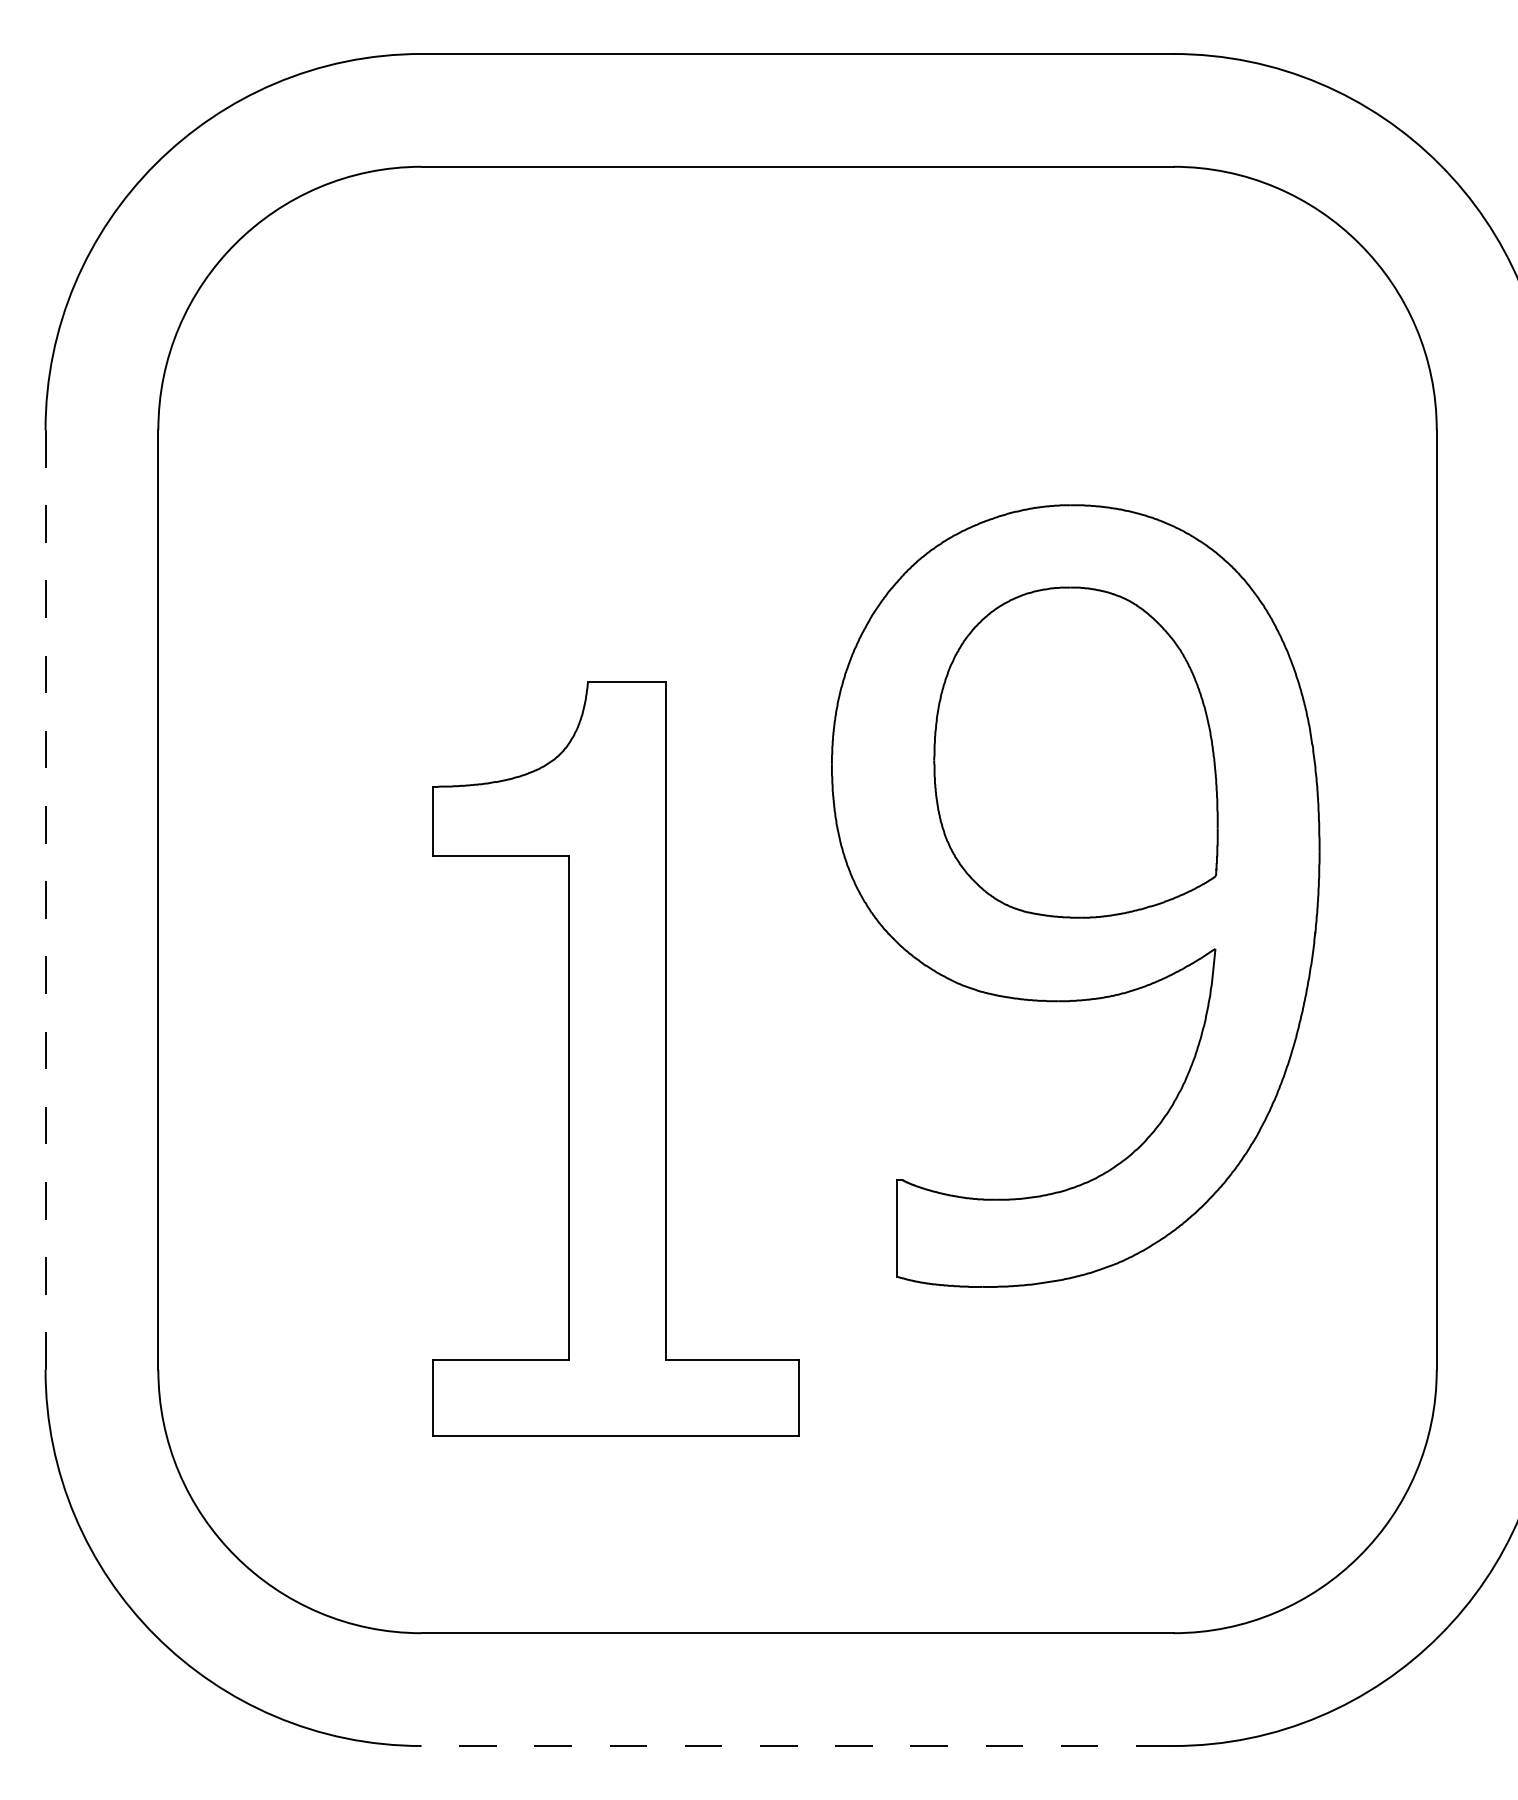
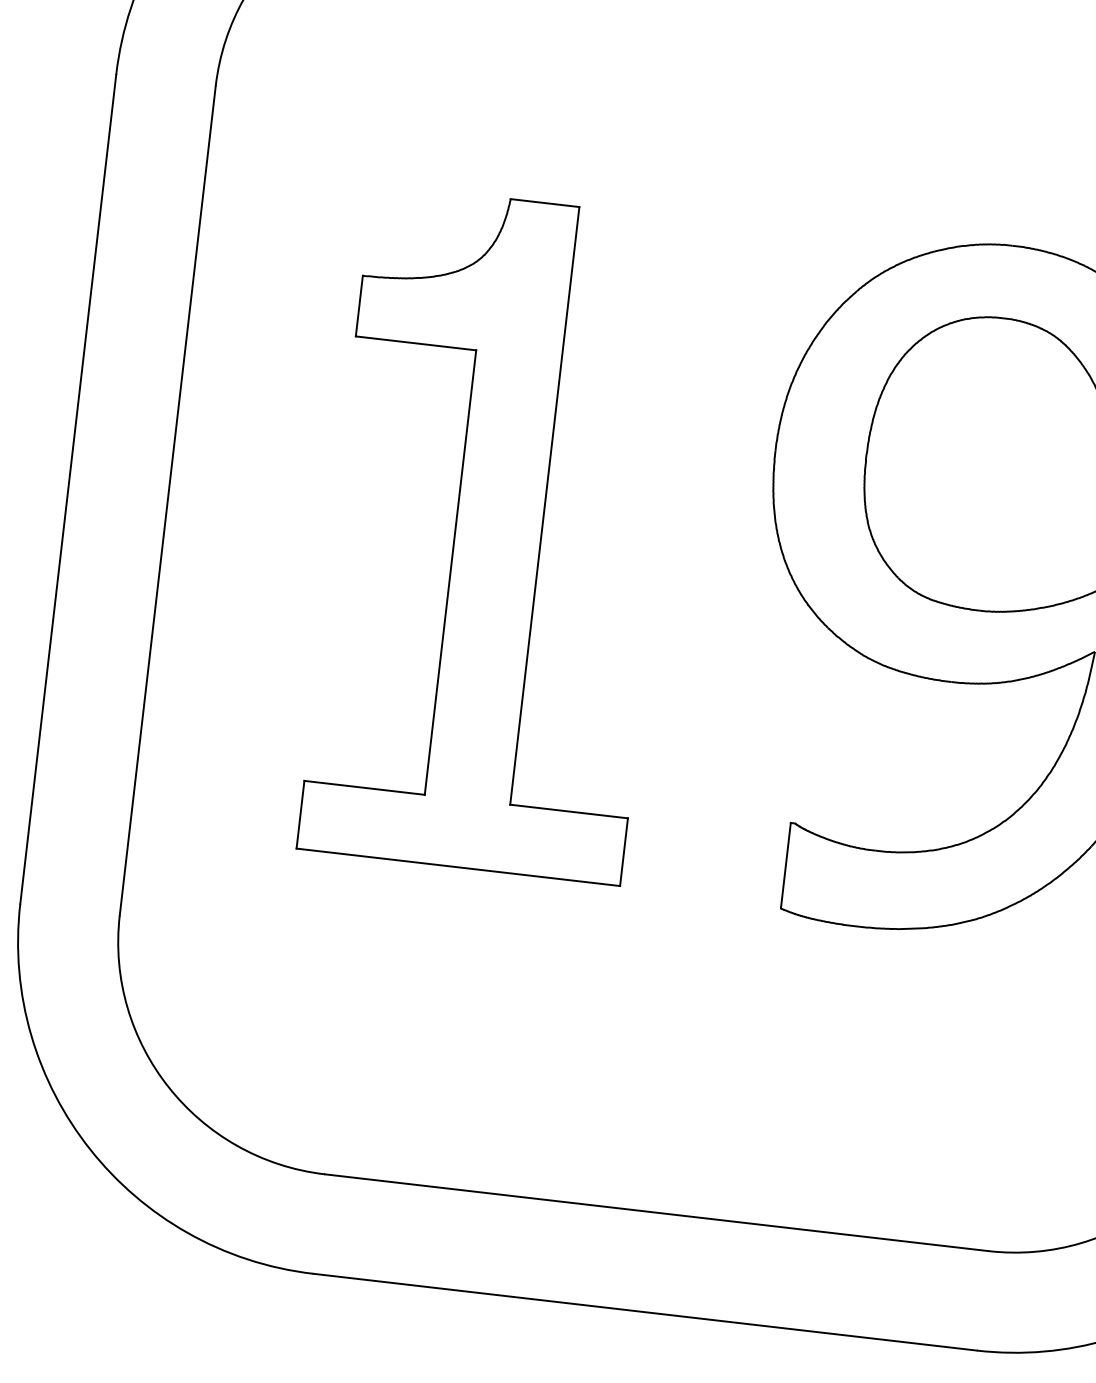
line: (45, 899) -> (68, 488), dashed -> solid
part: (615, 1058) -> (496, 533), moved
line: (797, 1746) -> (645, 1312), dashed -> solid

